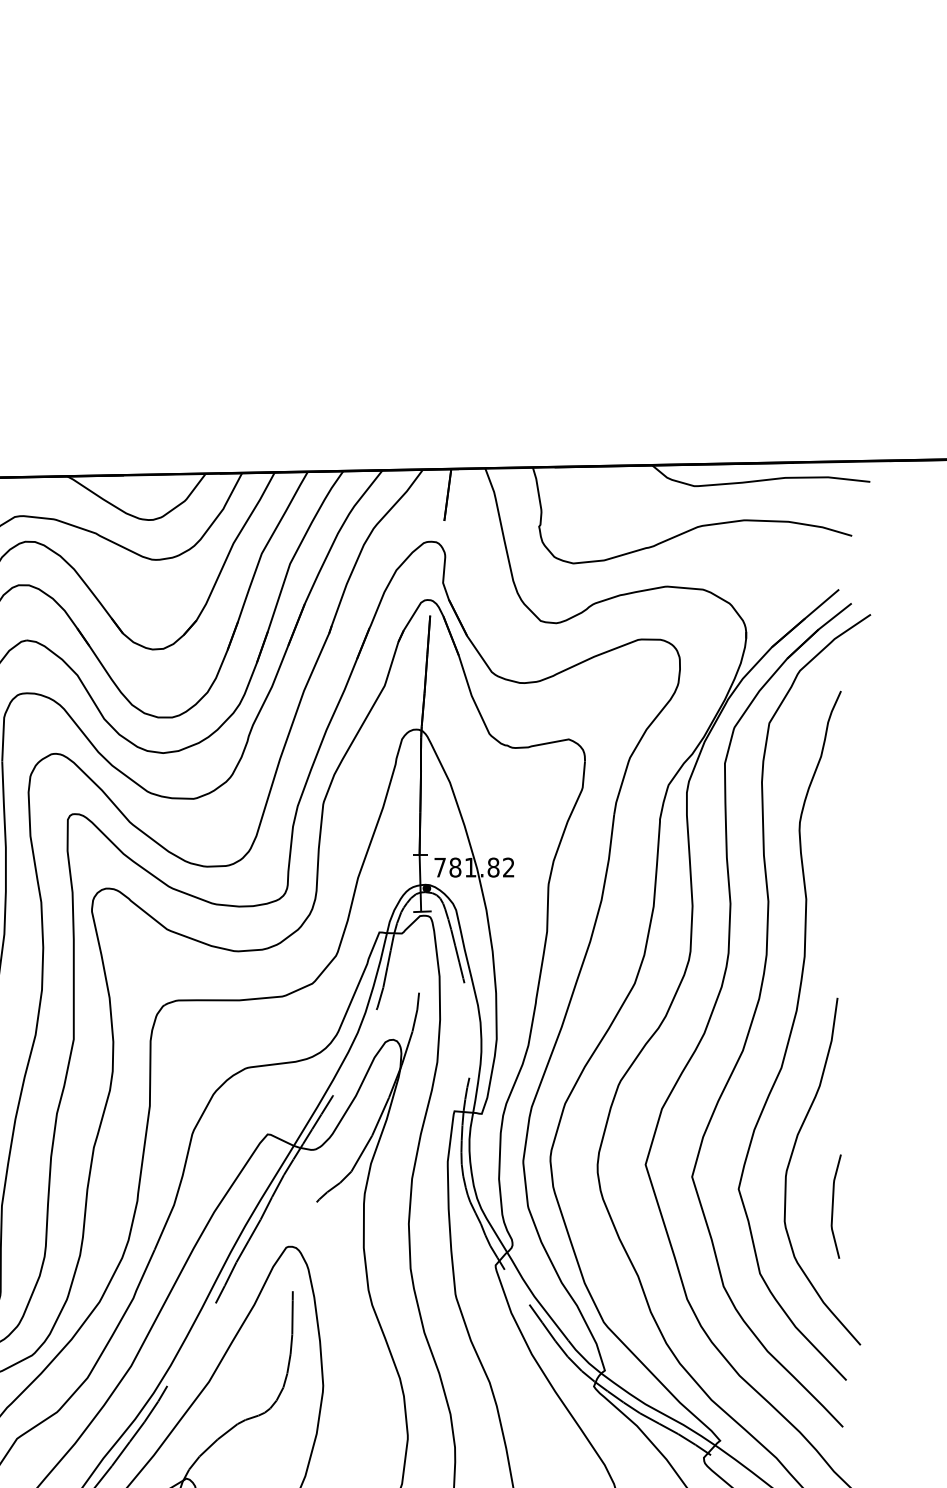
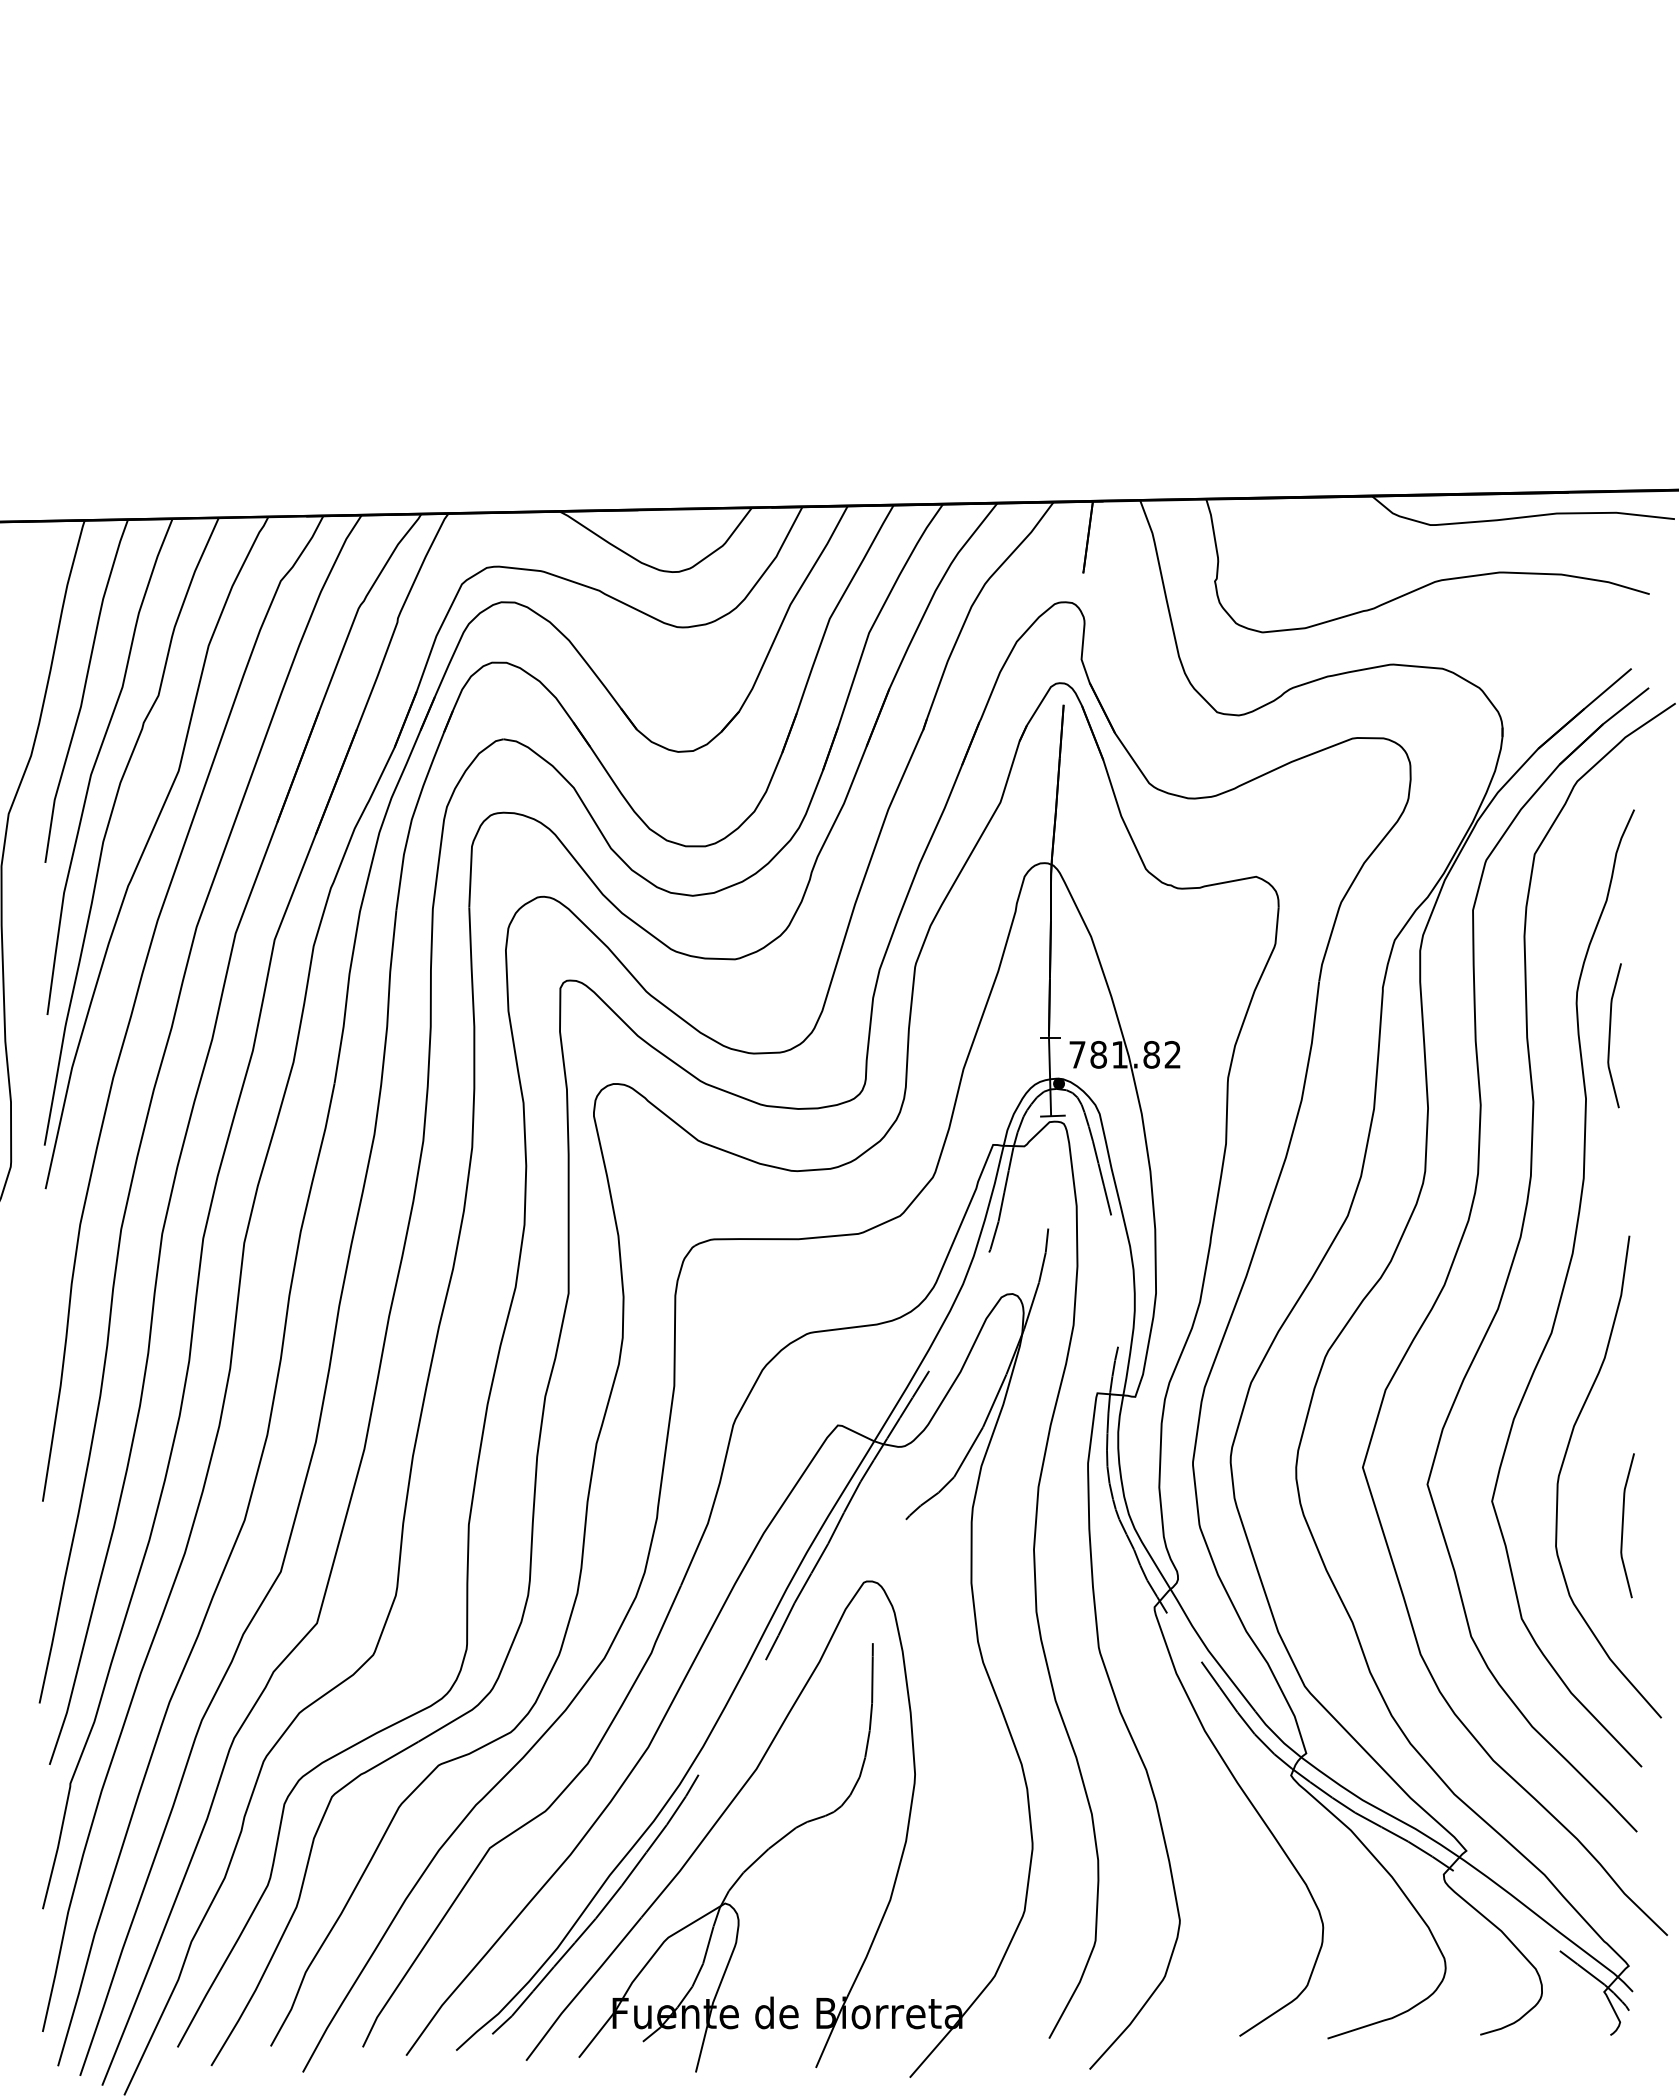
curve: (823, 853) -> (1610, 1035), added

